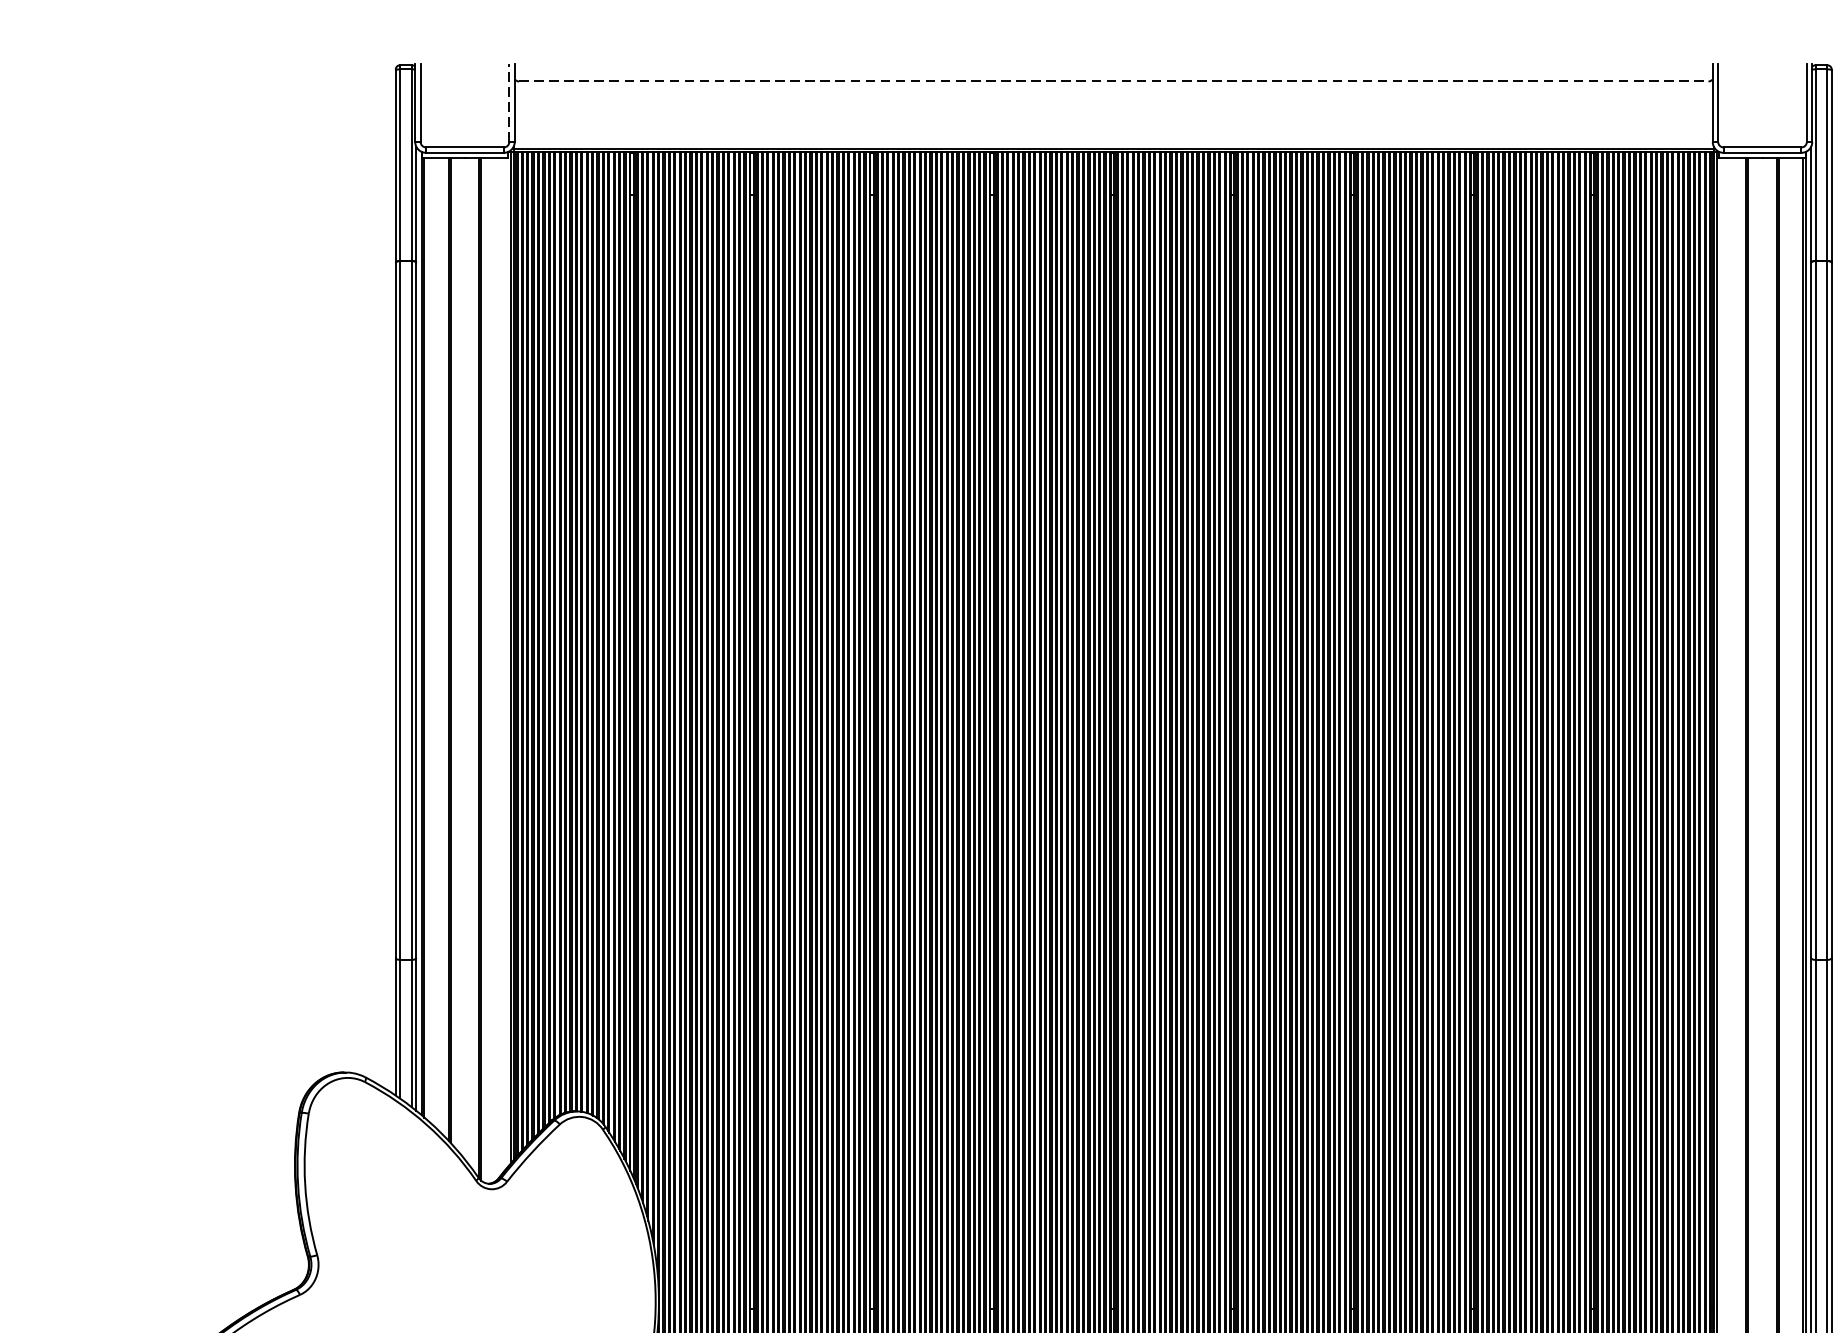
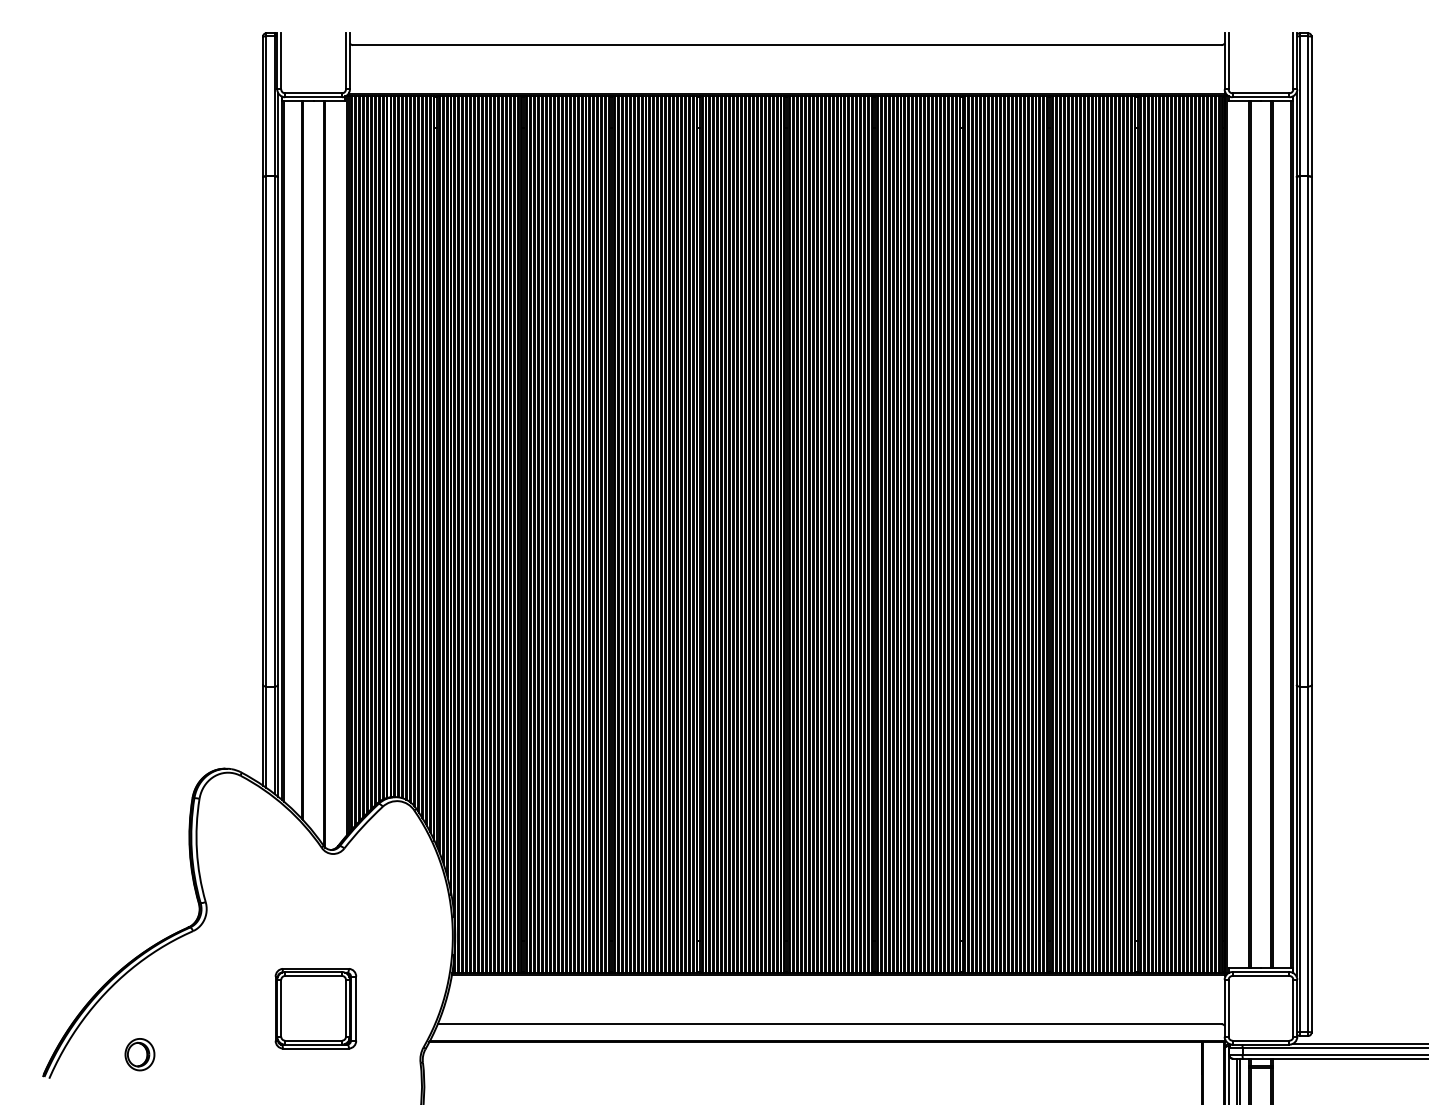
line: (1114, 81) -> (787, 45), dashed -> solid
line: (508, 102) -> (345, 60), dashed -> solid

